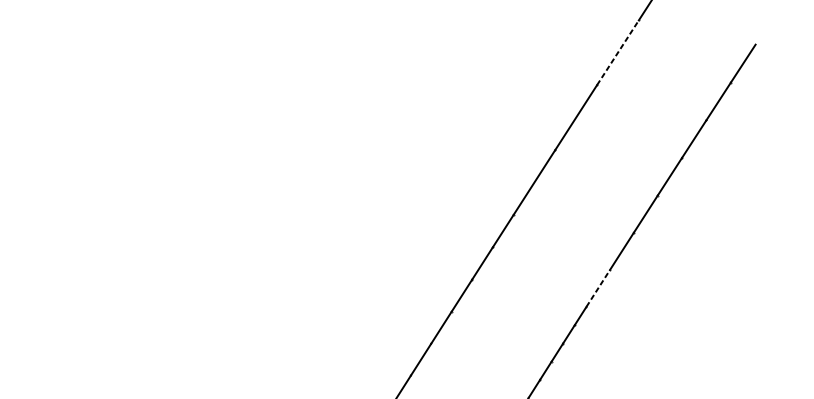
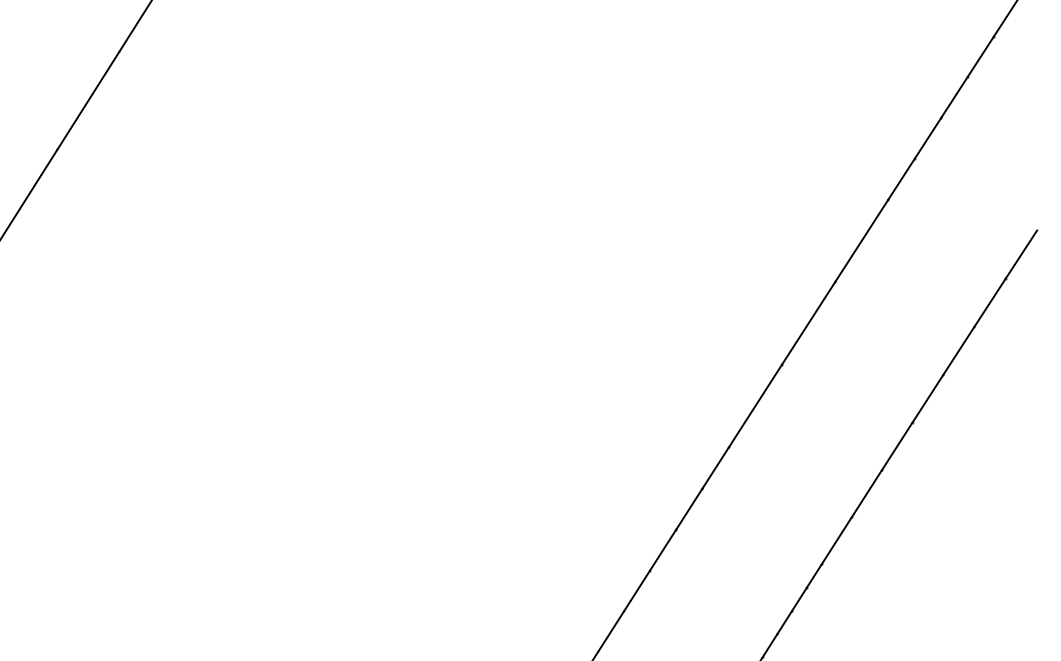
line: (618, 52) -> (862, 240), dashed -> solid
line: (598, 288) -> (836, 540), dashed -> solid

